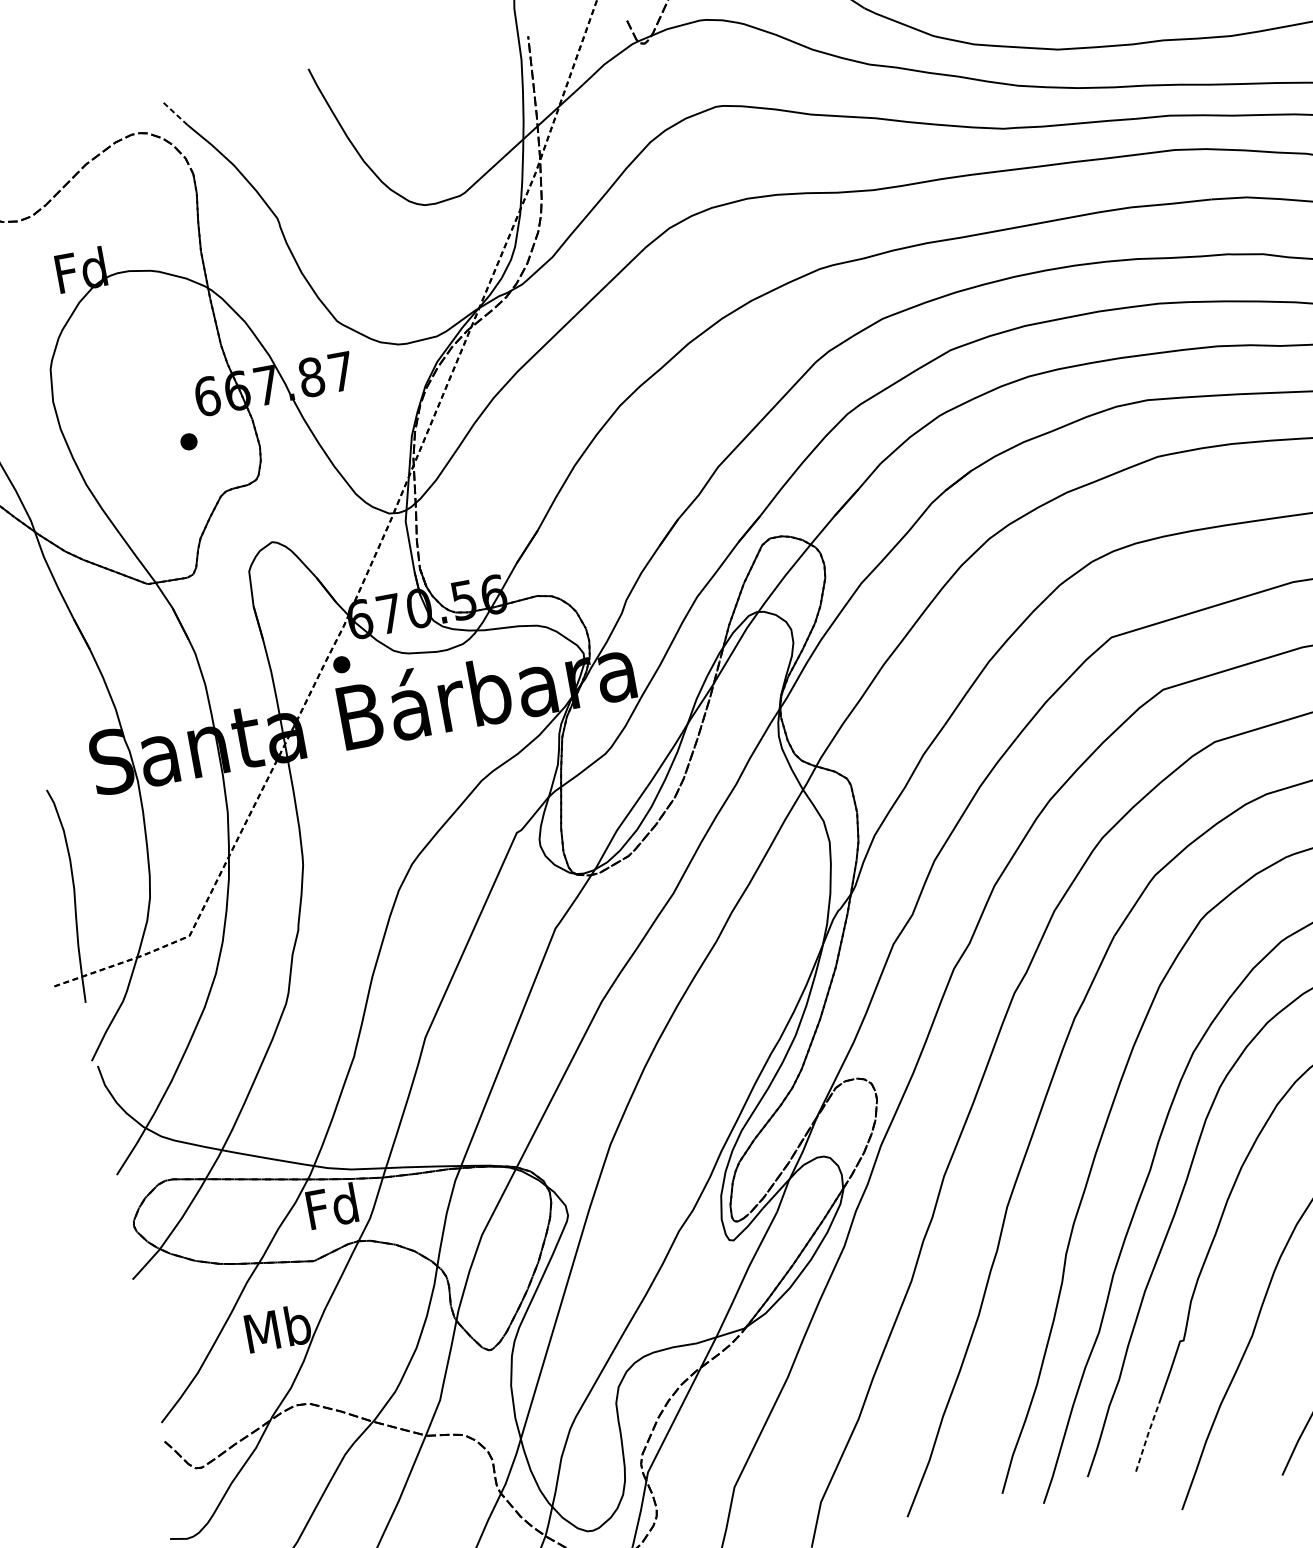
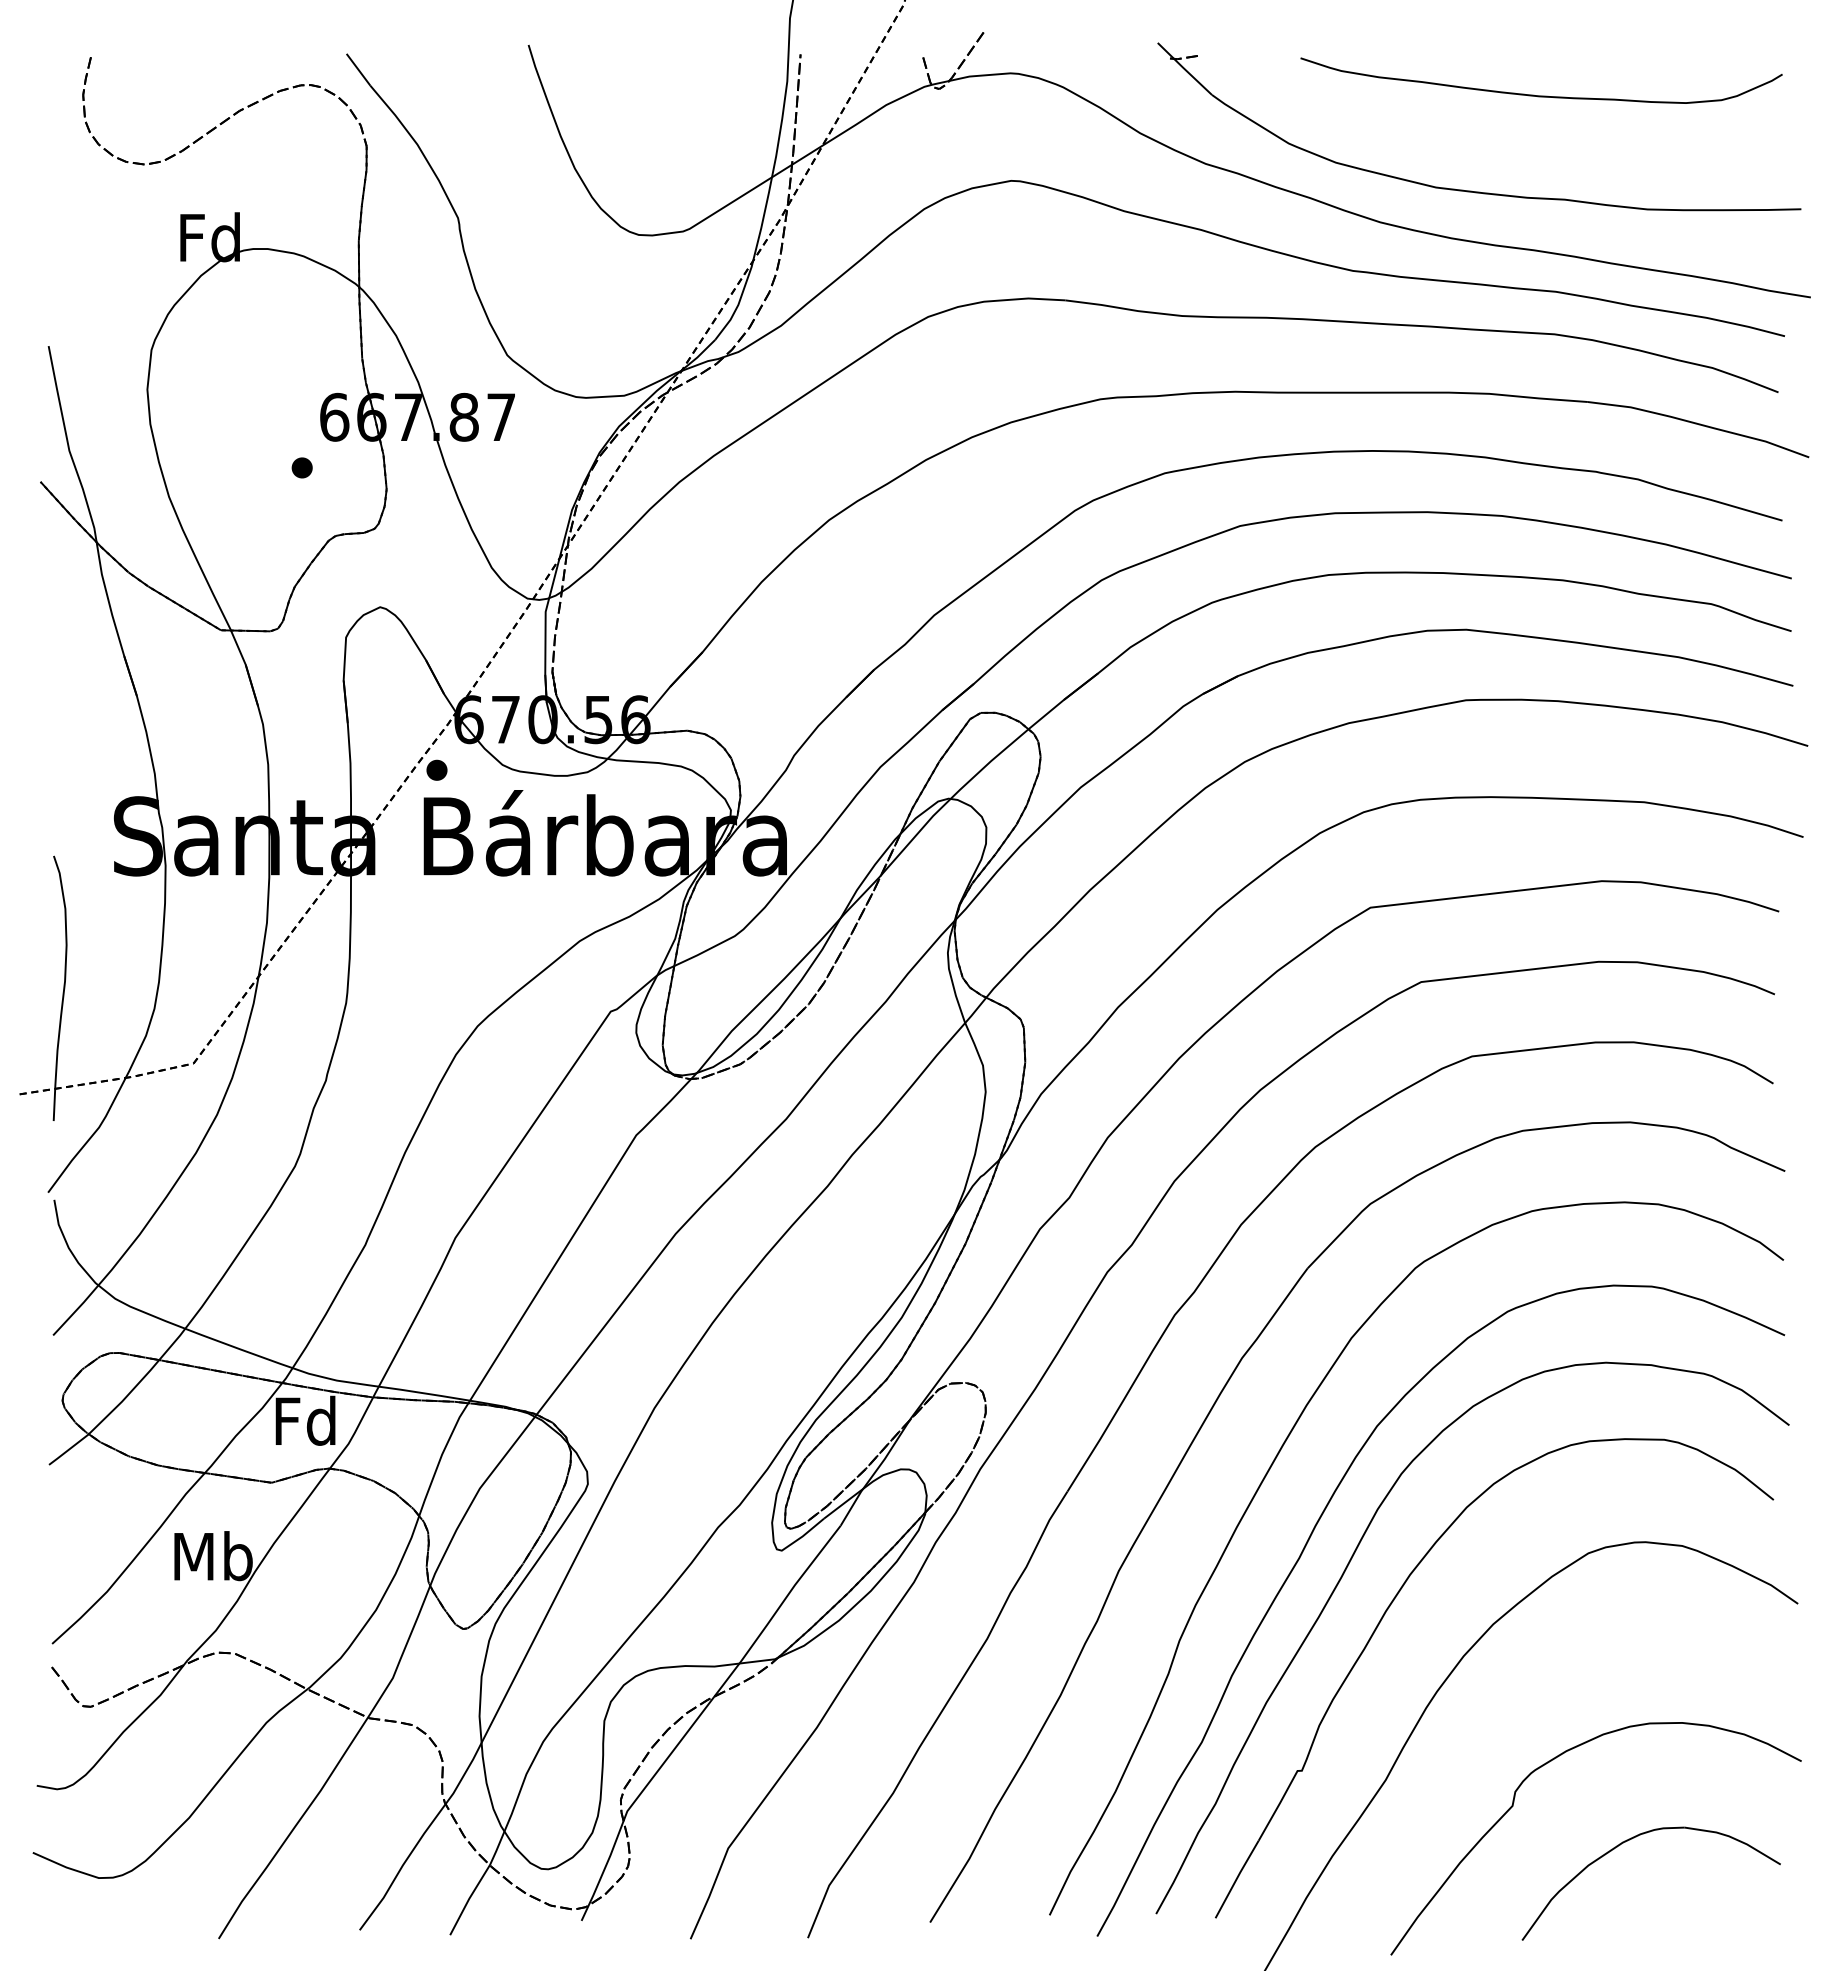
line: (175, 113) -> (358, 69), dashed -> solid
line: (1147, 1436) -> (1237, 1878), dashed -> solid

